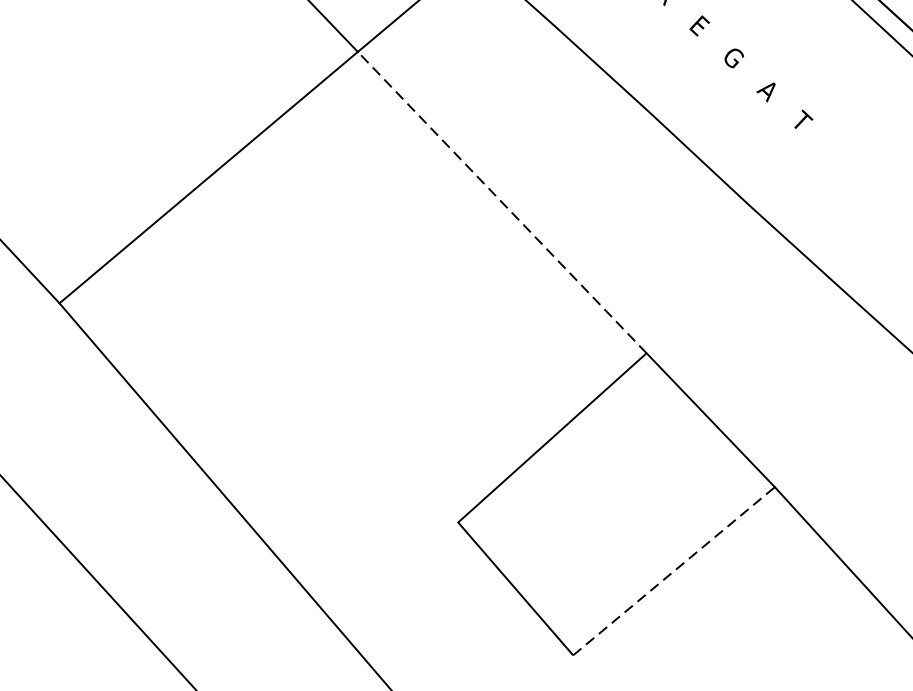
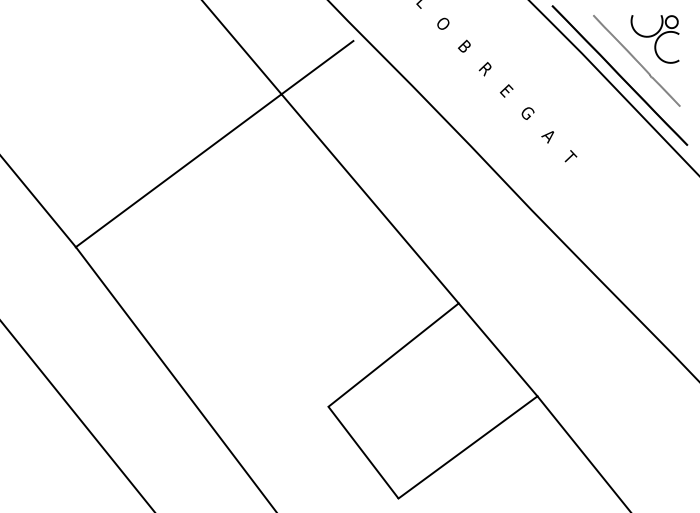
line: (501, 202) -> (369, 198), dashed -> solid
line: (674, 571) -> (468, 447), dashed -> solid

